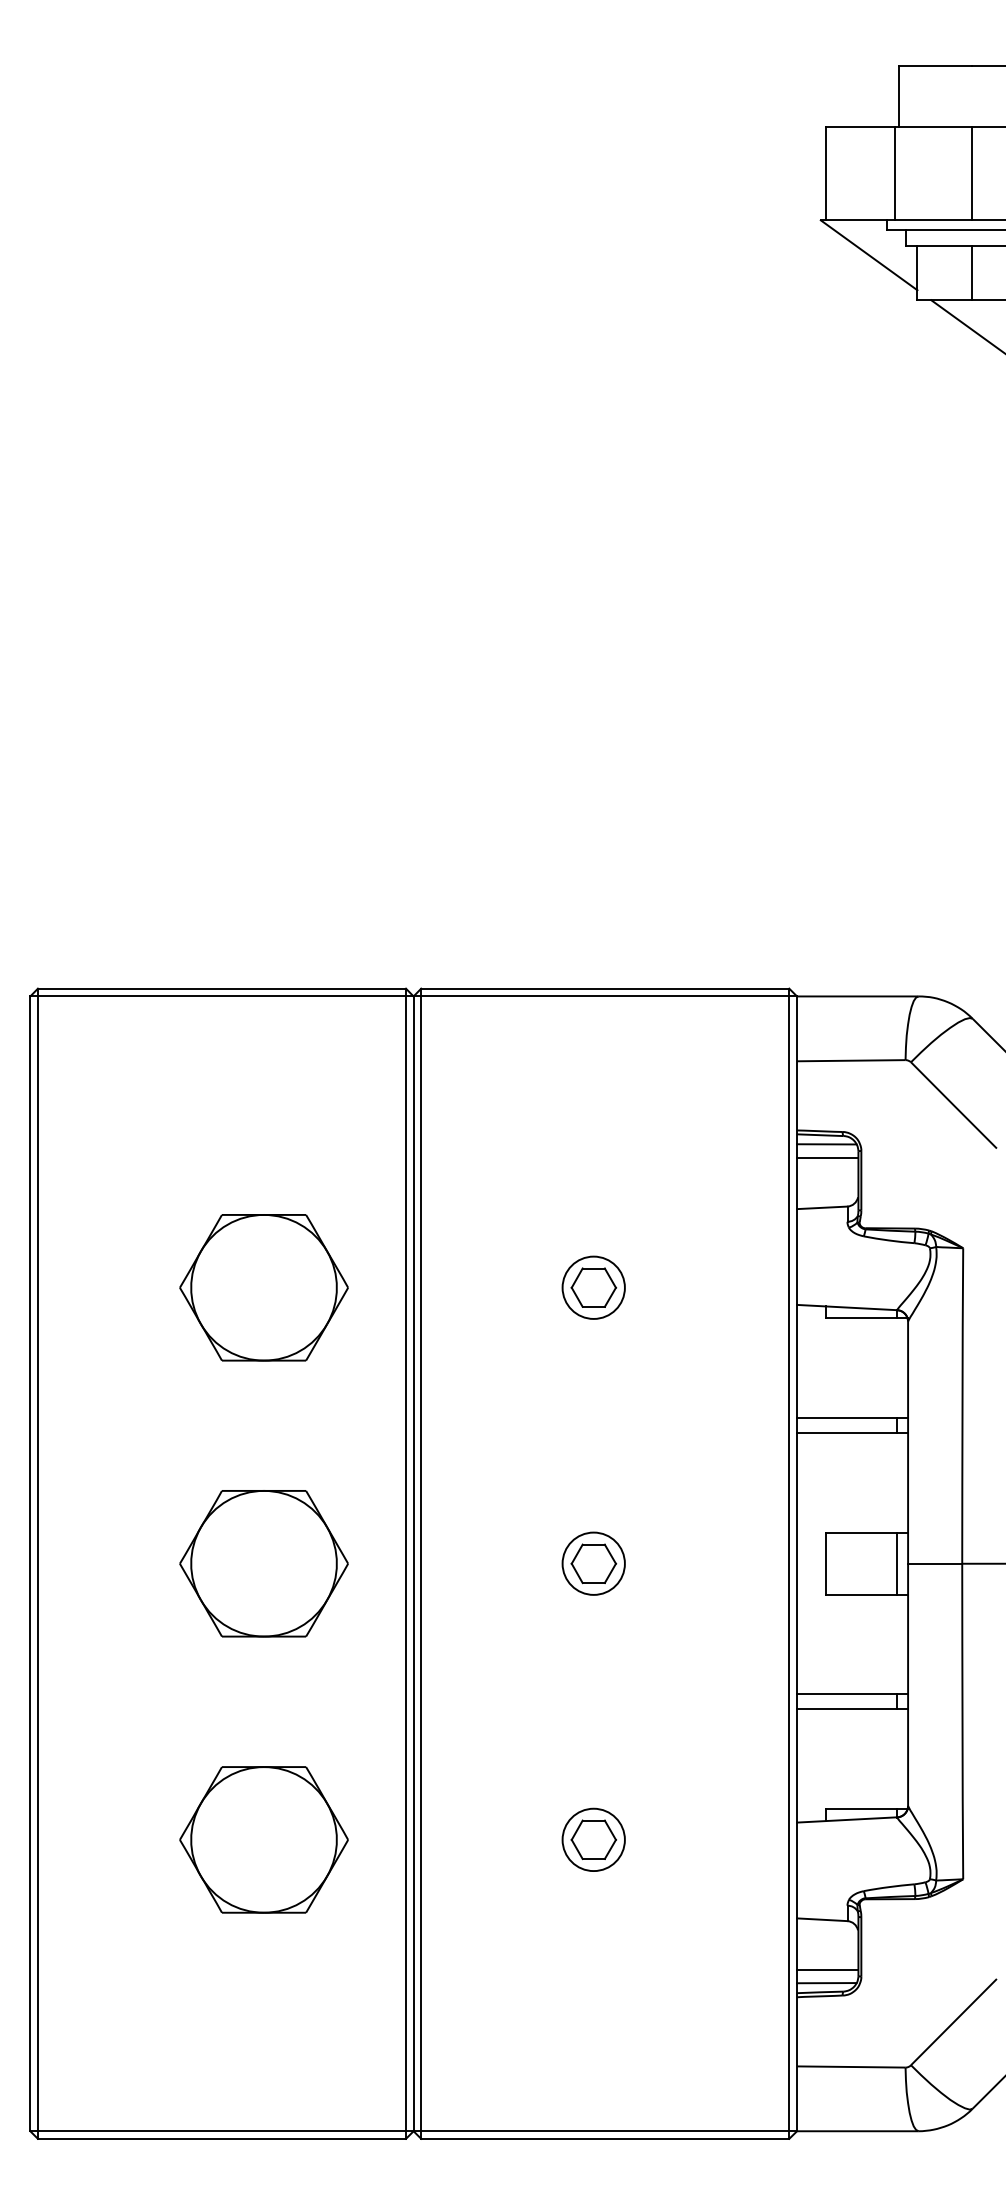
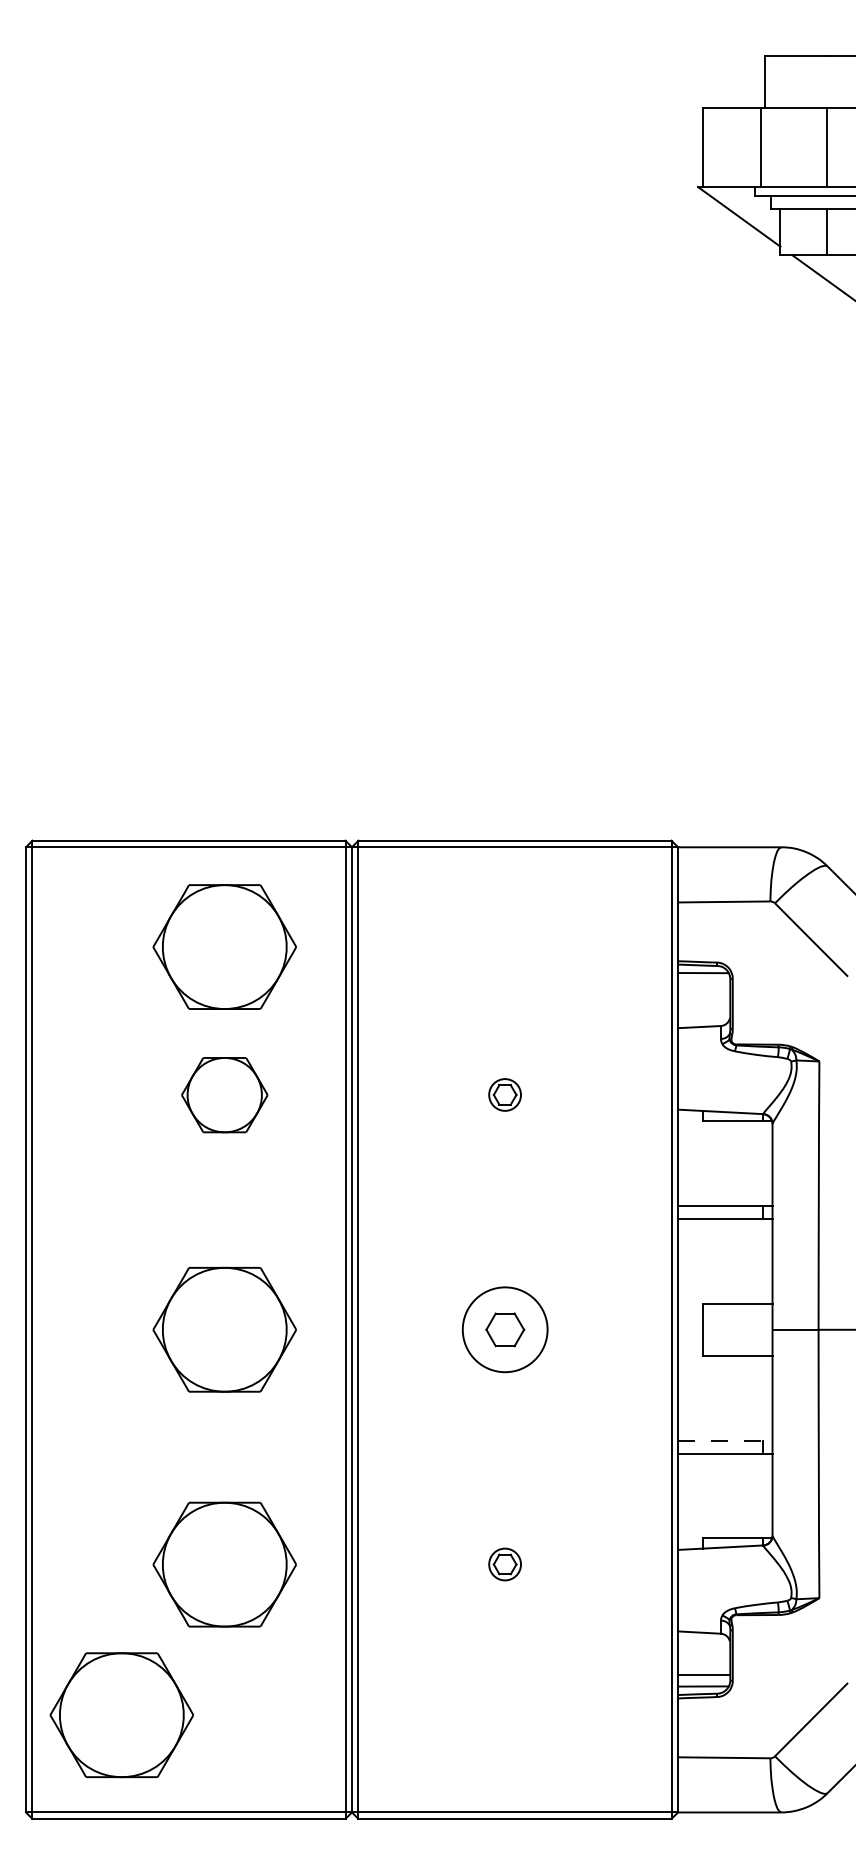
part: (263, 1113) -> (224, 946), added
line: (827, 1157) -> (703, 984), removed
part: (263, 1287) -> (224, 1094), size x0.6
part: (593, 1287) -> (504, 1094), size x0.6
circle: (593, 1563) -> (504, 1329), size x1.6
line: (896, 1563) -> (762, 1329), removed
line: (852, 1694) -> (725, 1440), solid -> dashed
part: (593, 1839) -> (504, 1564), size x0.6
part: (142, 2016) -> (121, 1714), added

